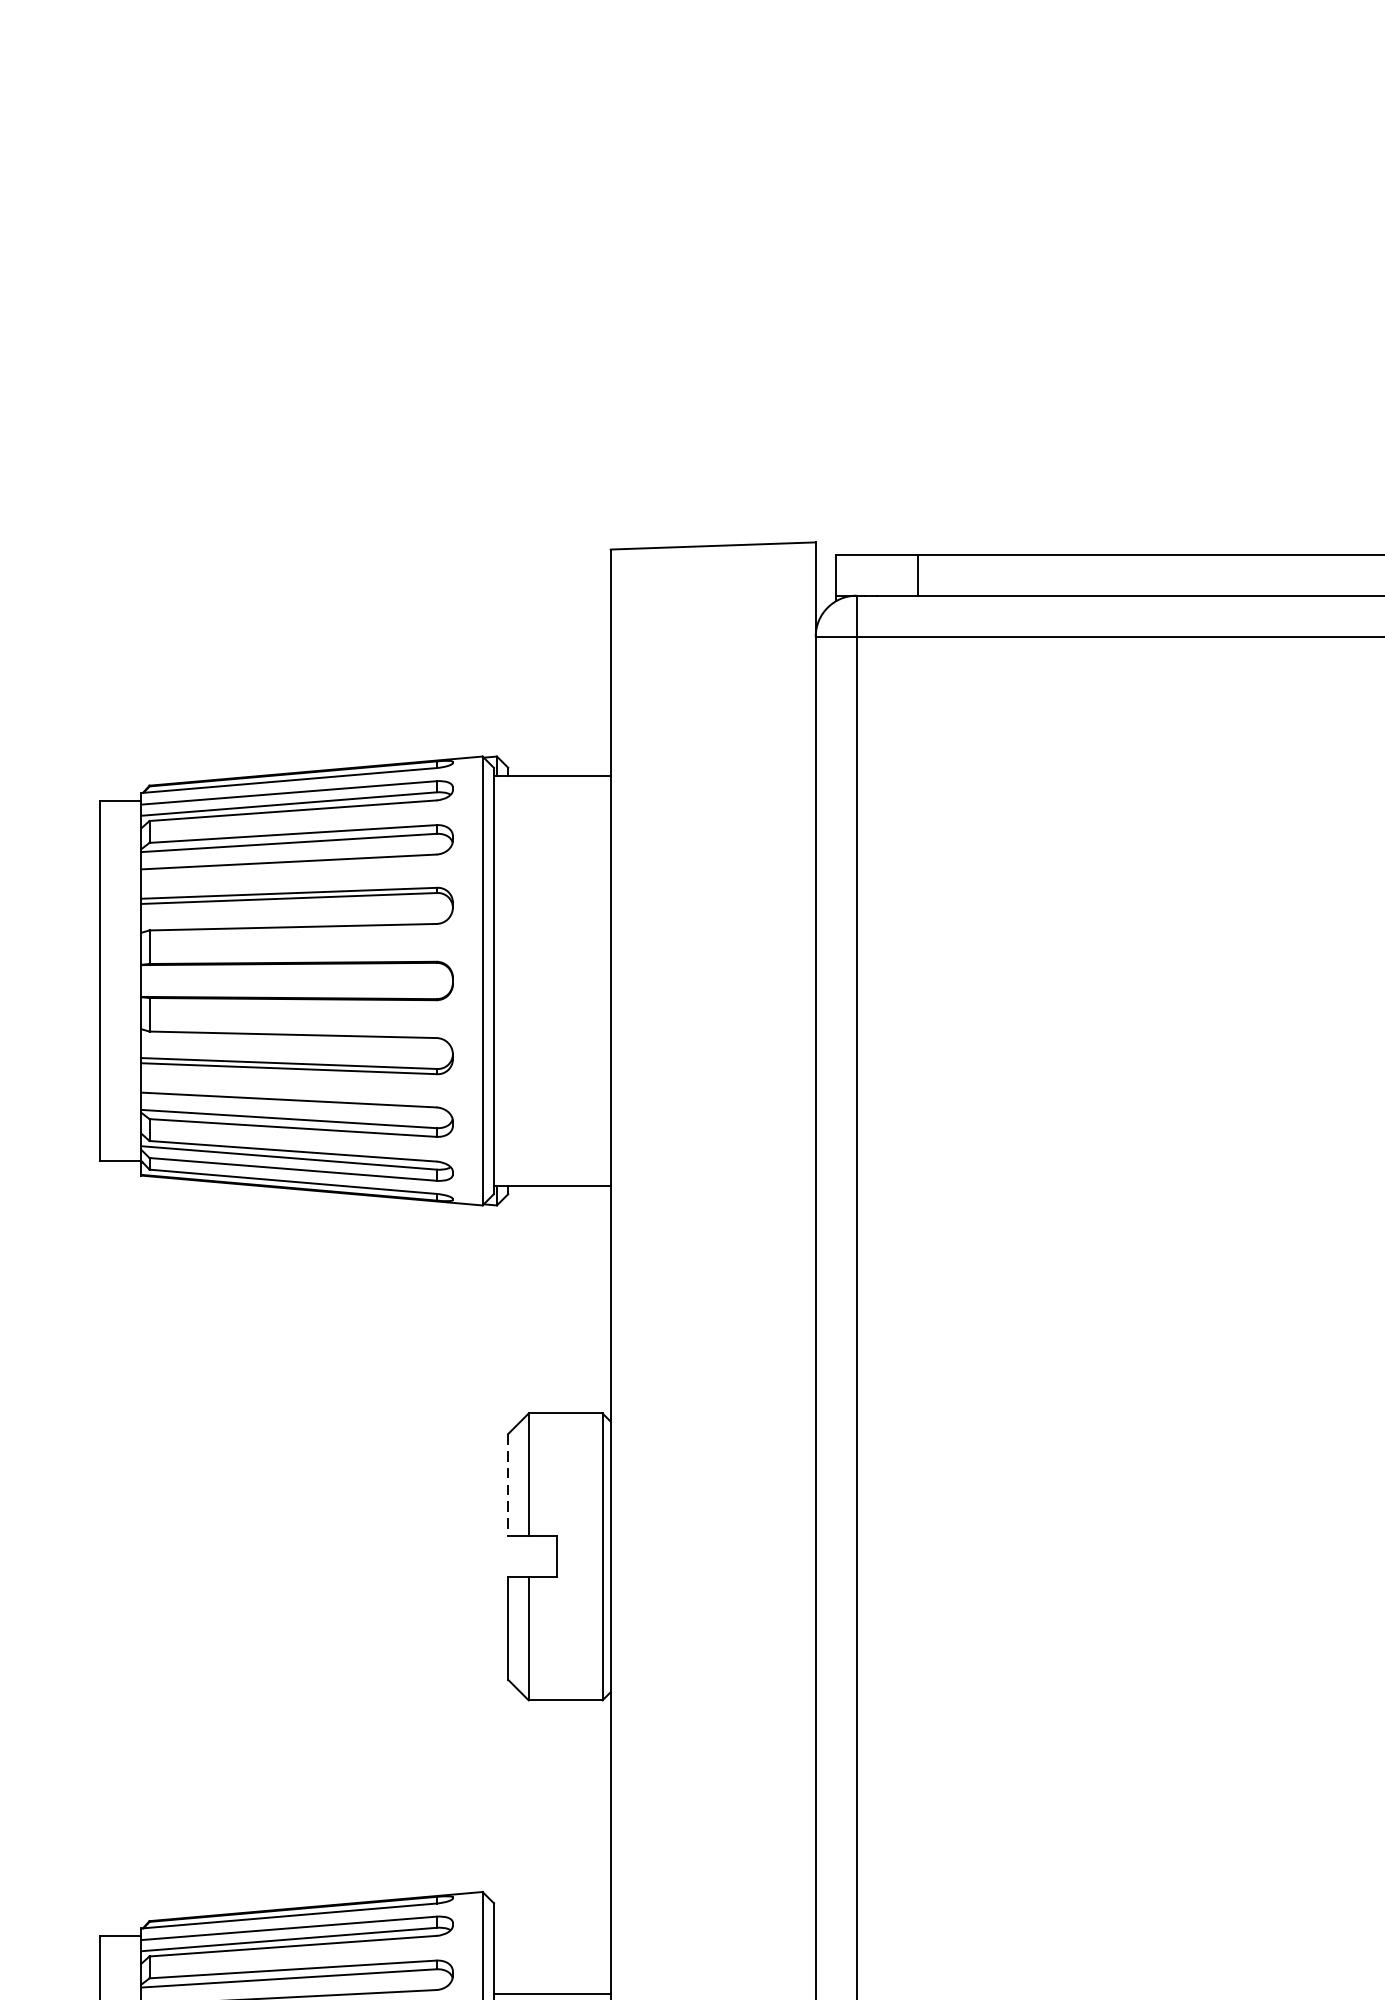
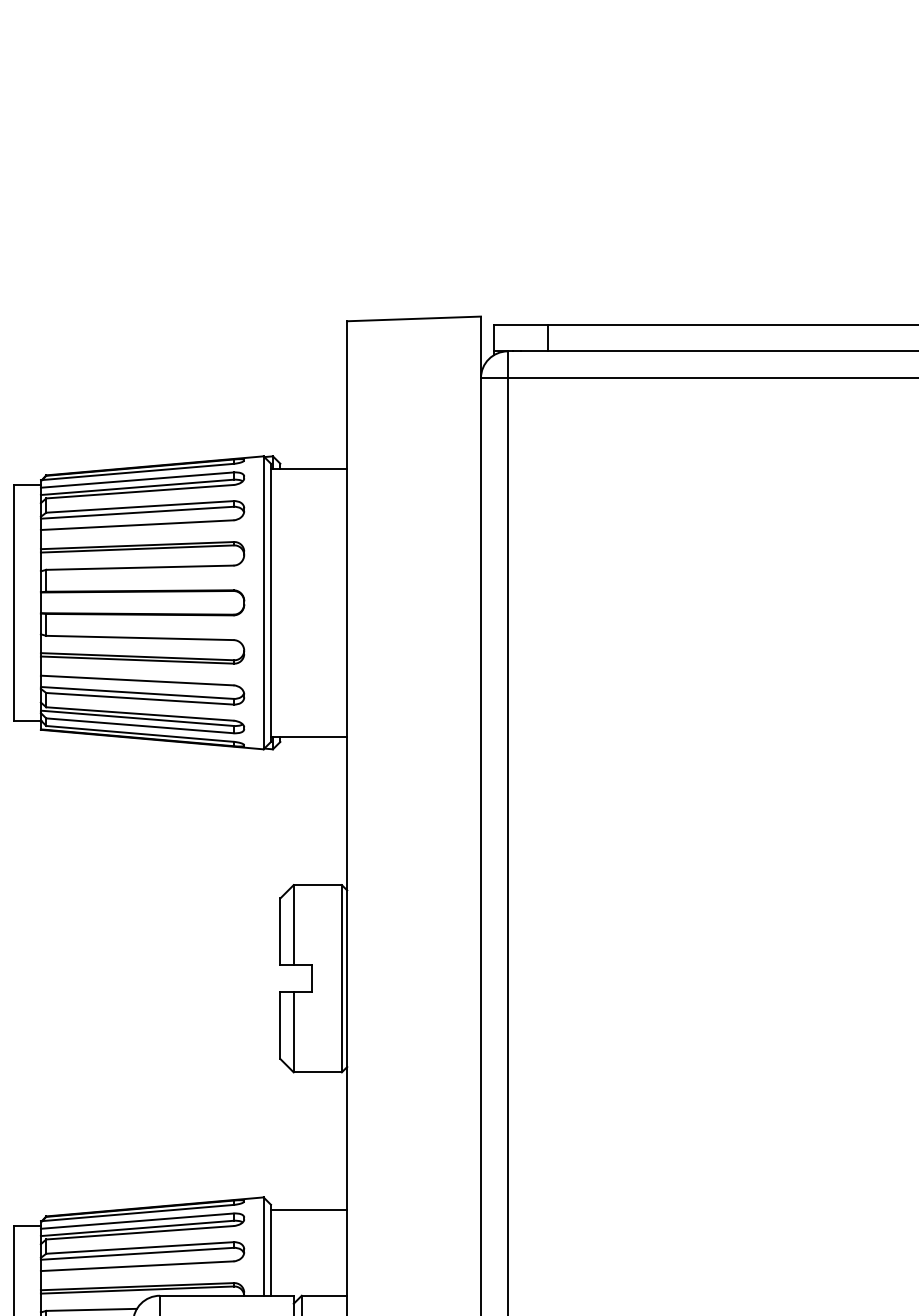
line: (508, 1486) -> (280, 932), dashed -> solid
line: (551, 1994) -> (308, 1210), moved

